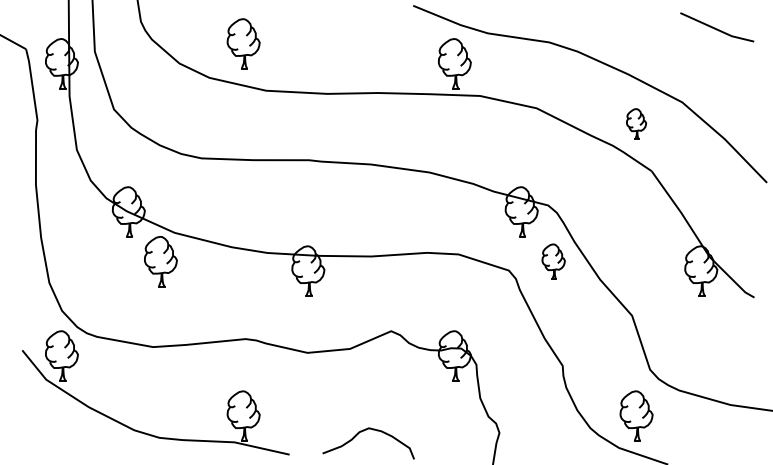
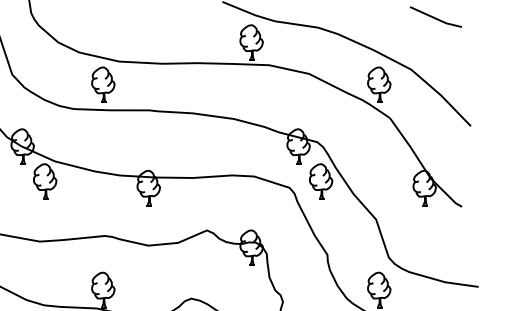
part: (243, 43) -> (103, 84), moved
part: (636, 123) -> (379, 84), size x1.67
part: (553, 261) -> (320, 181), size x1.43

